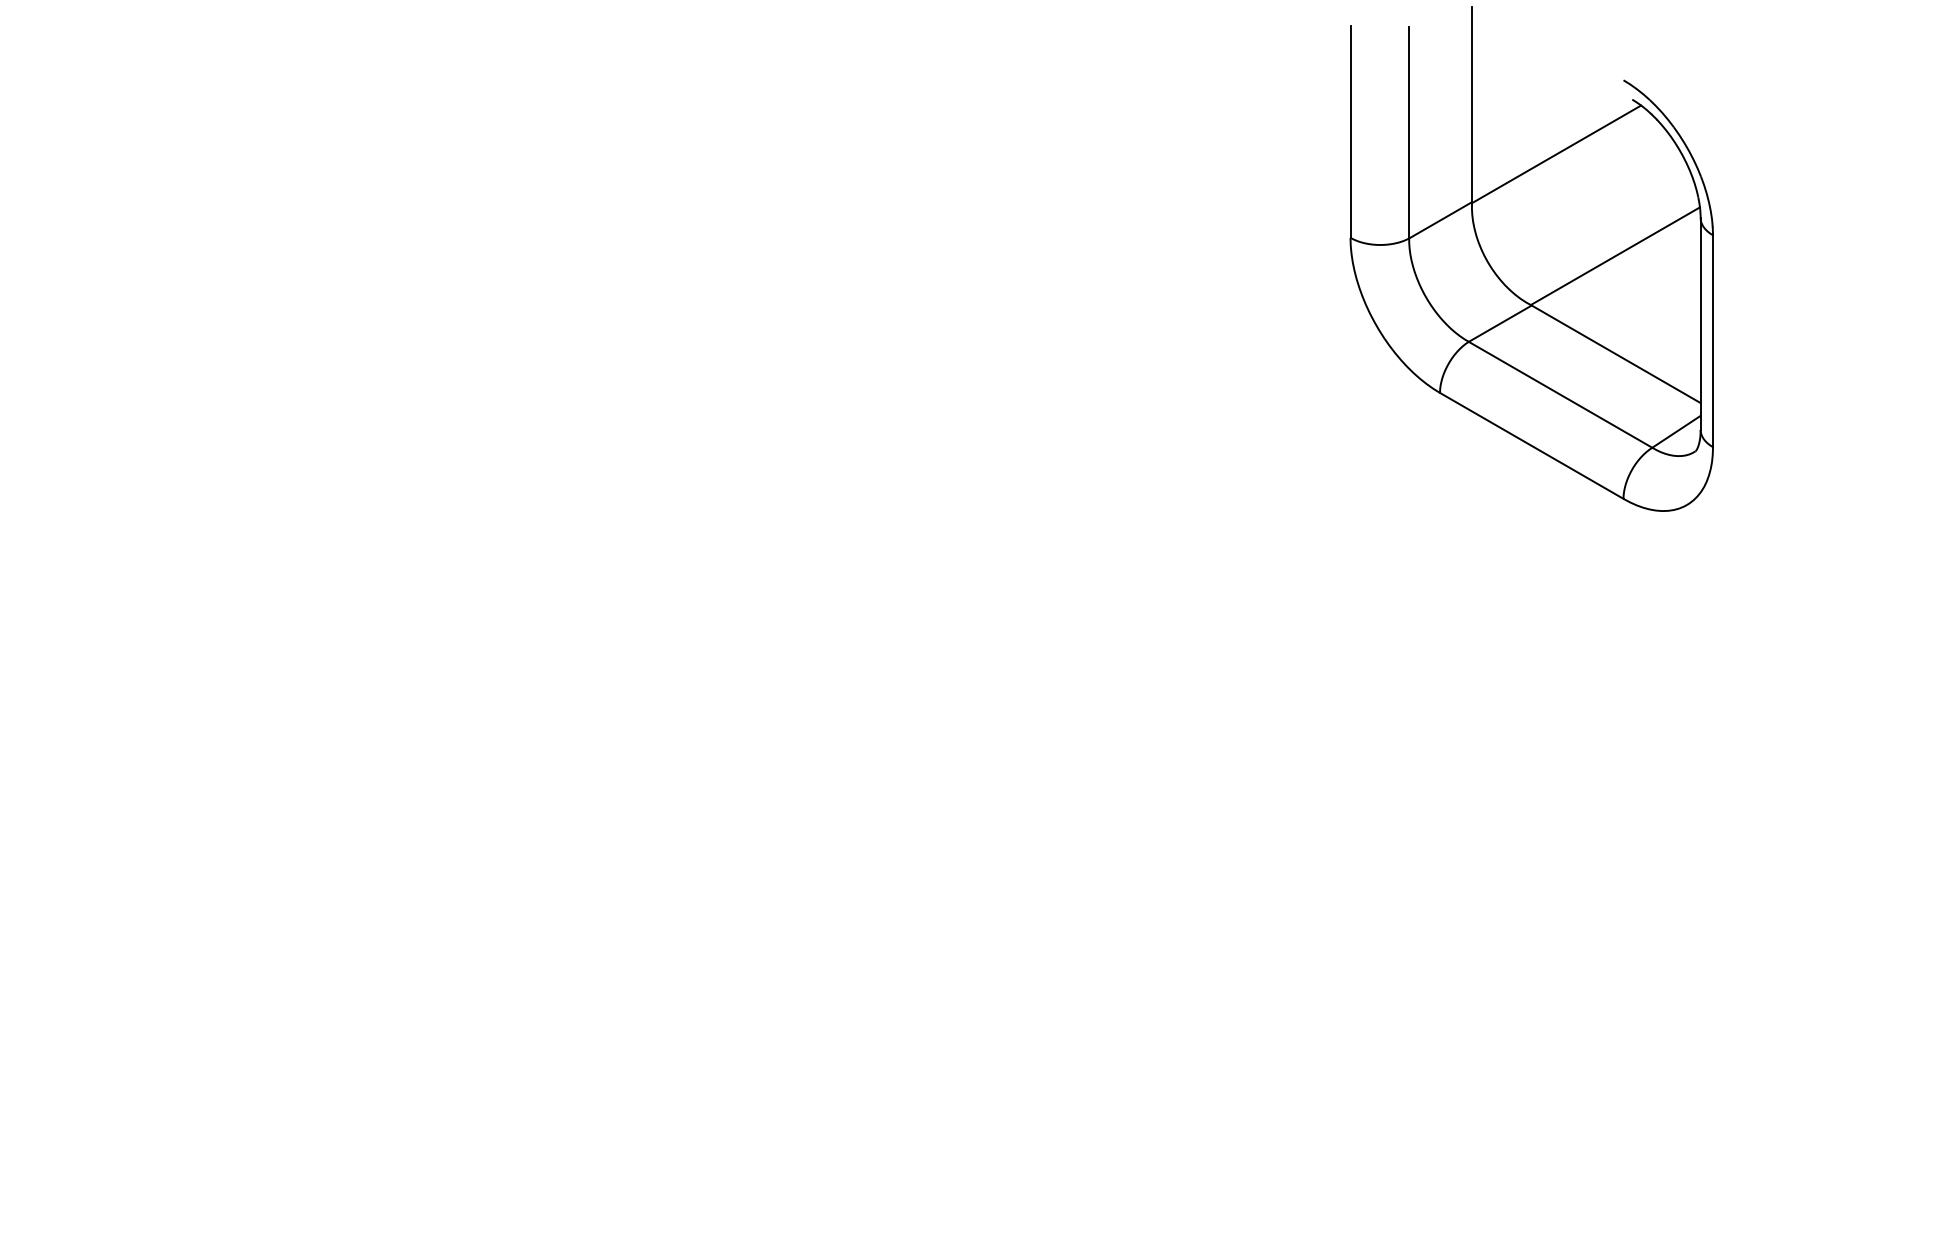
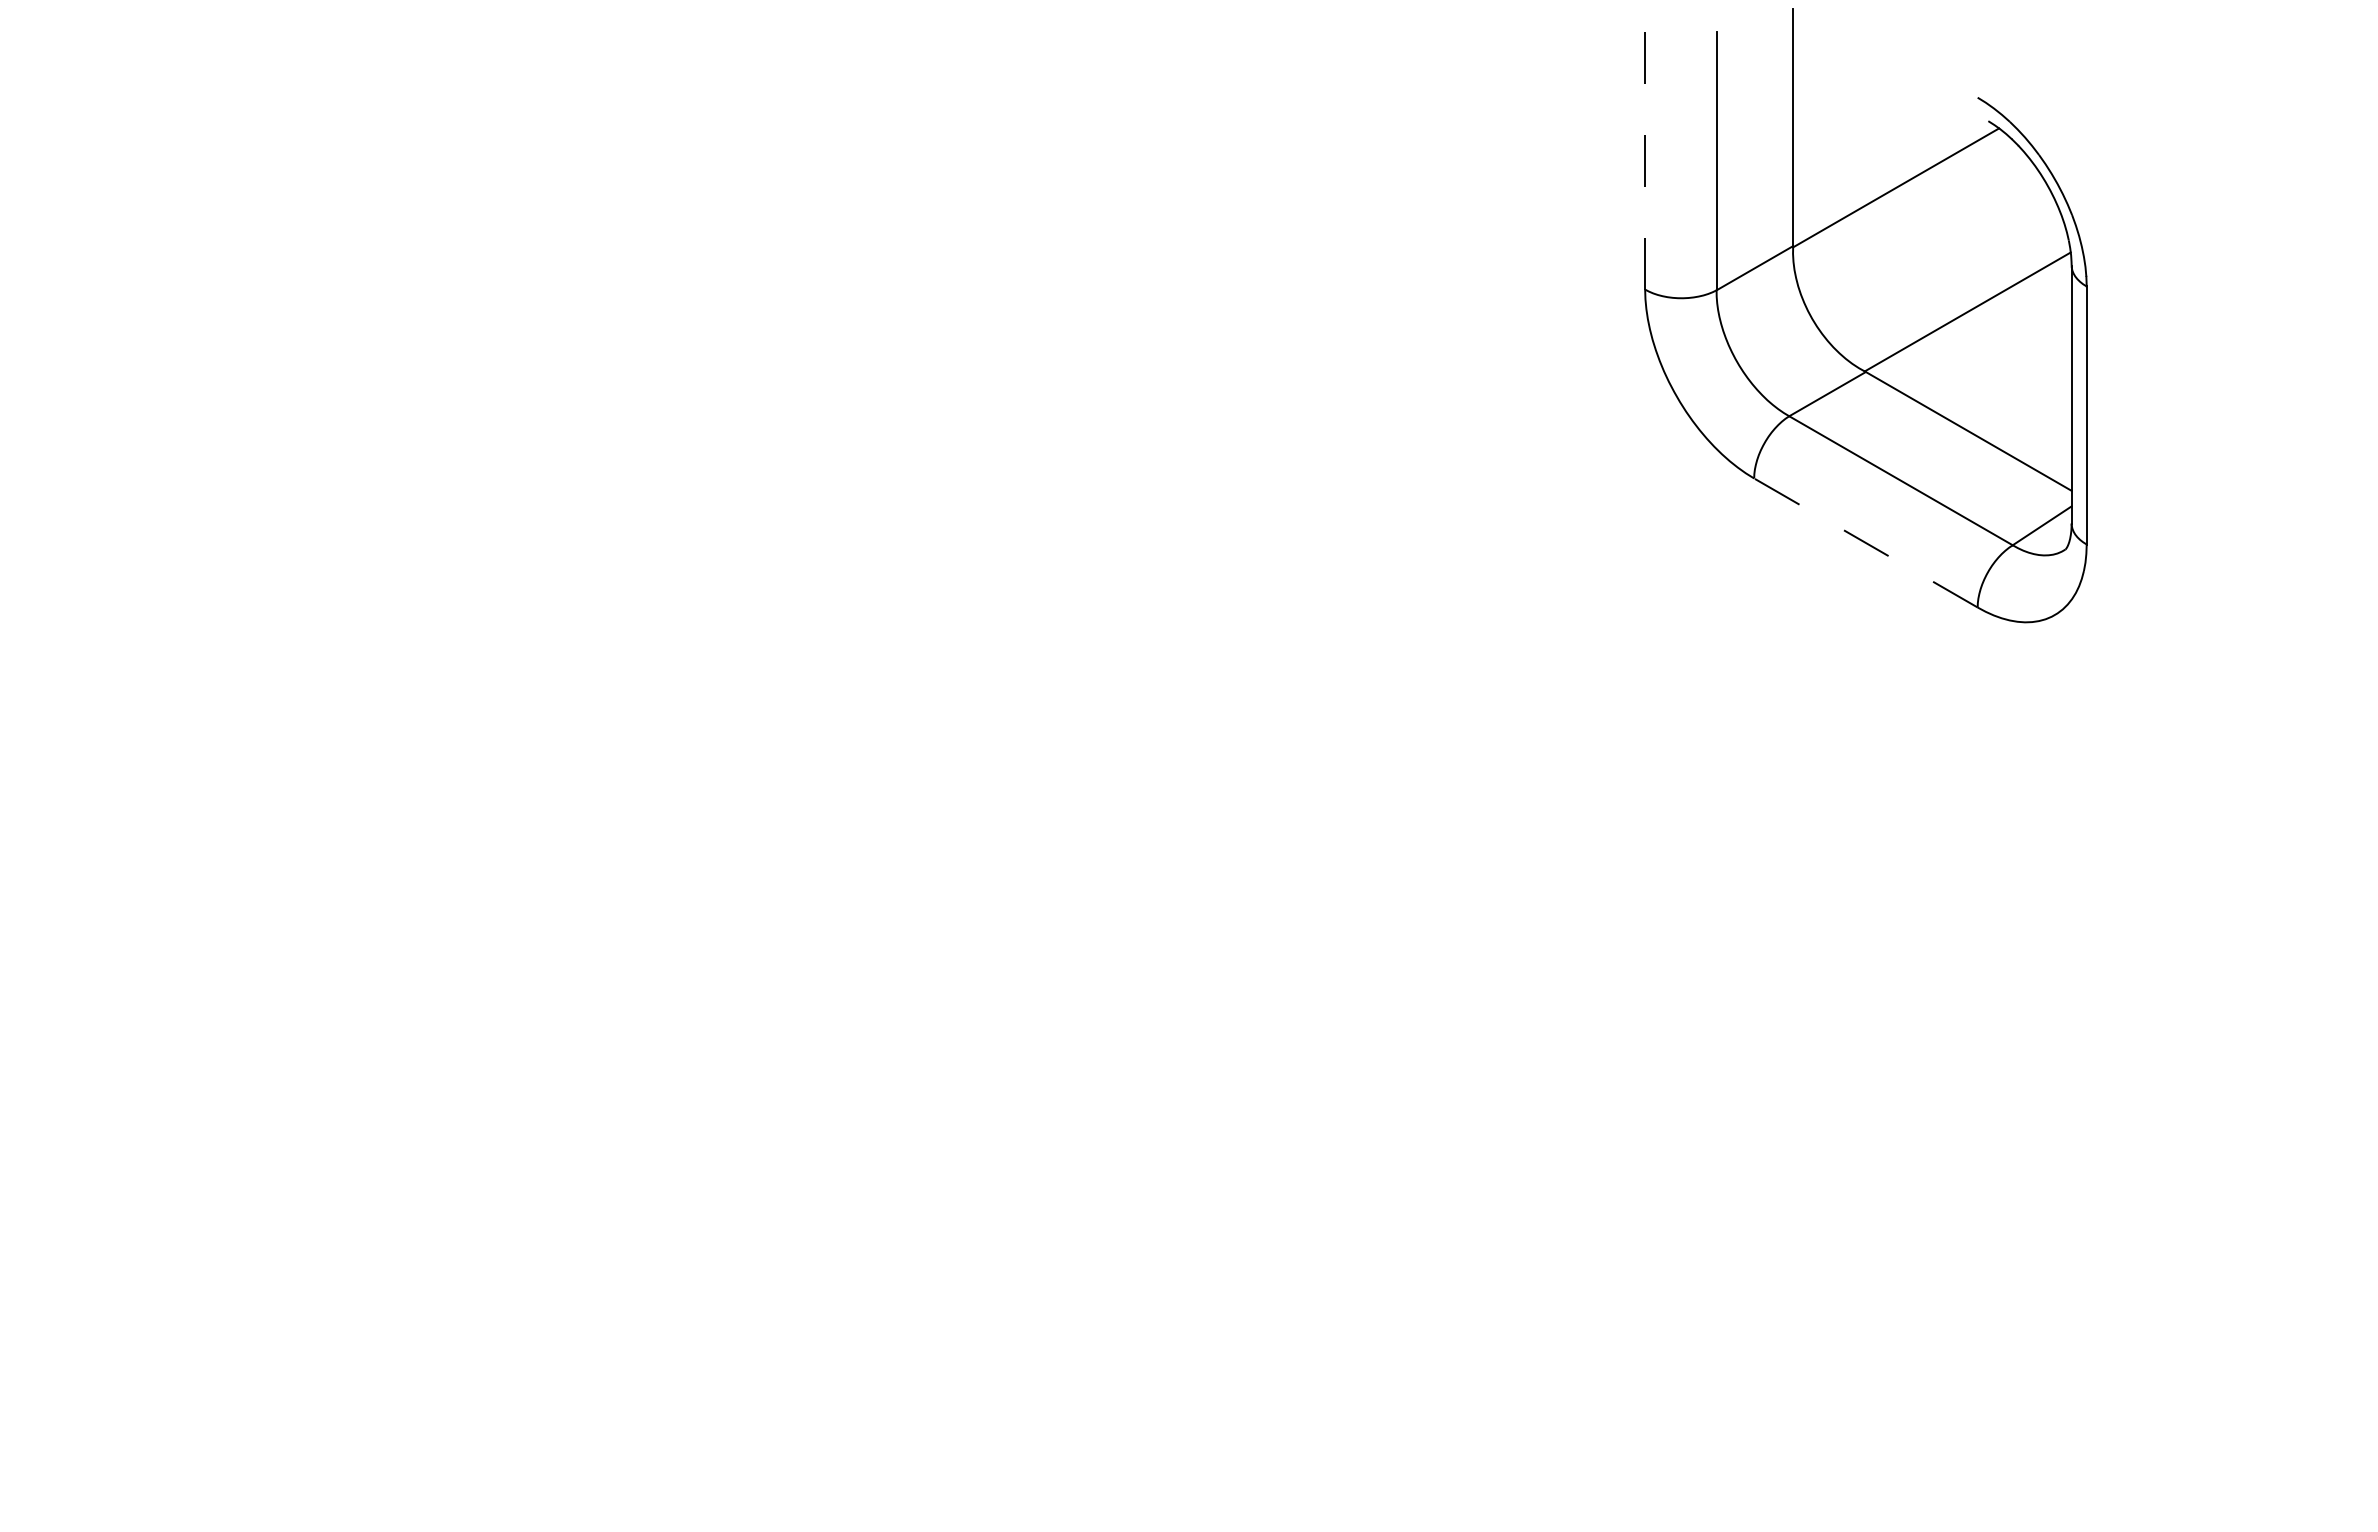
line: (1350, 131) -> (1645, 160), solid -> dashed
line: (1531, 445) -> (1865, 542), solid -> dashed

